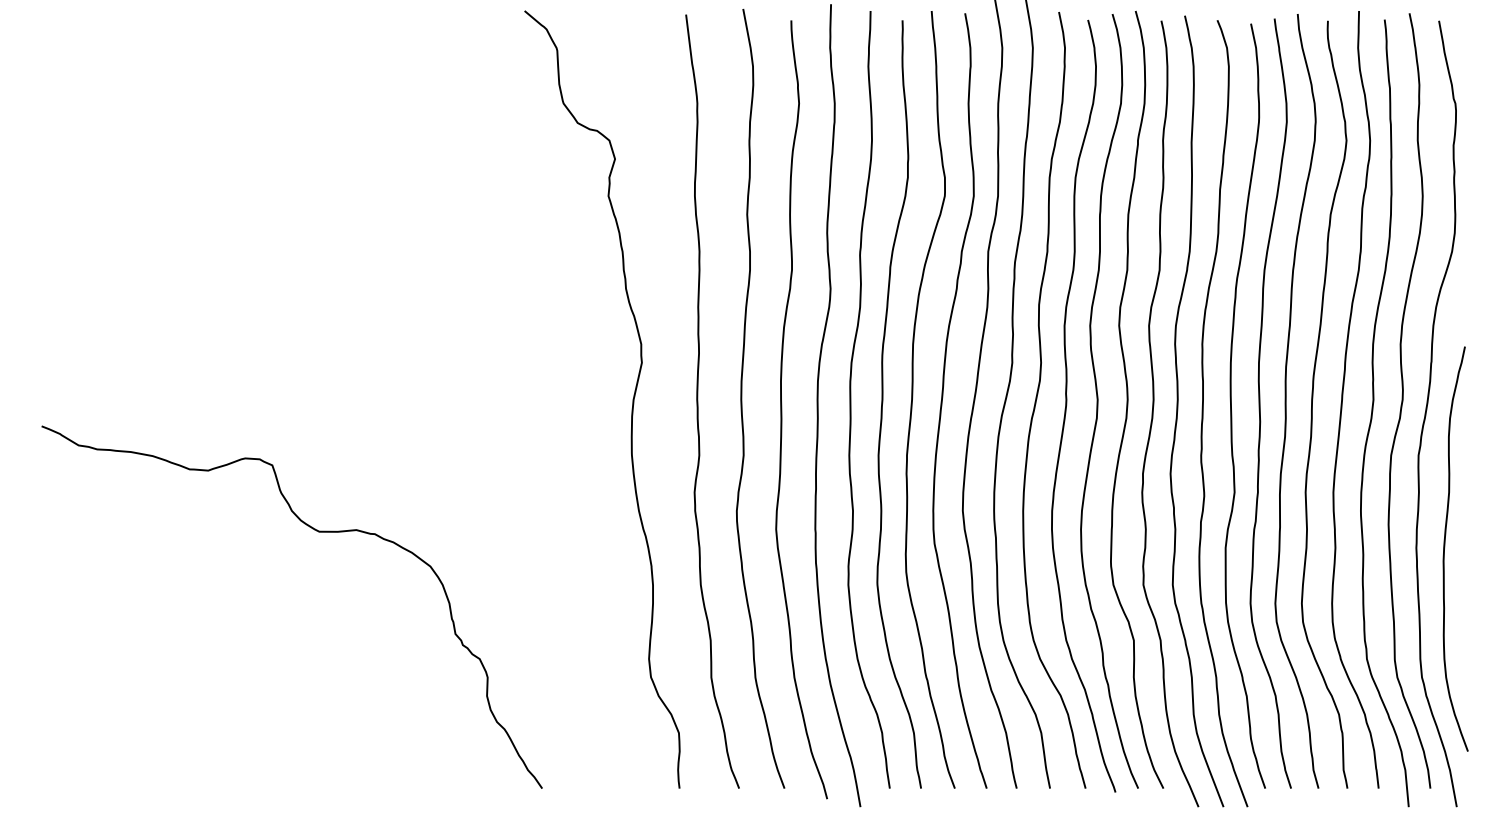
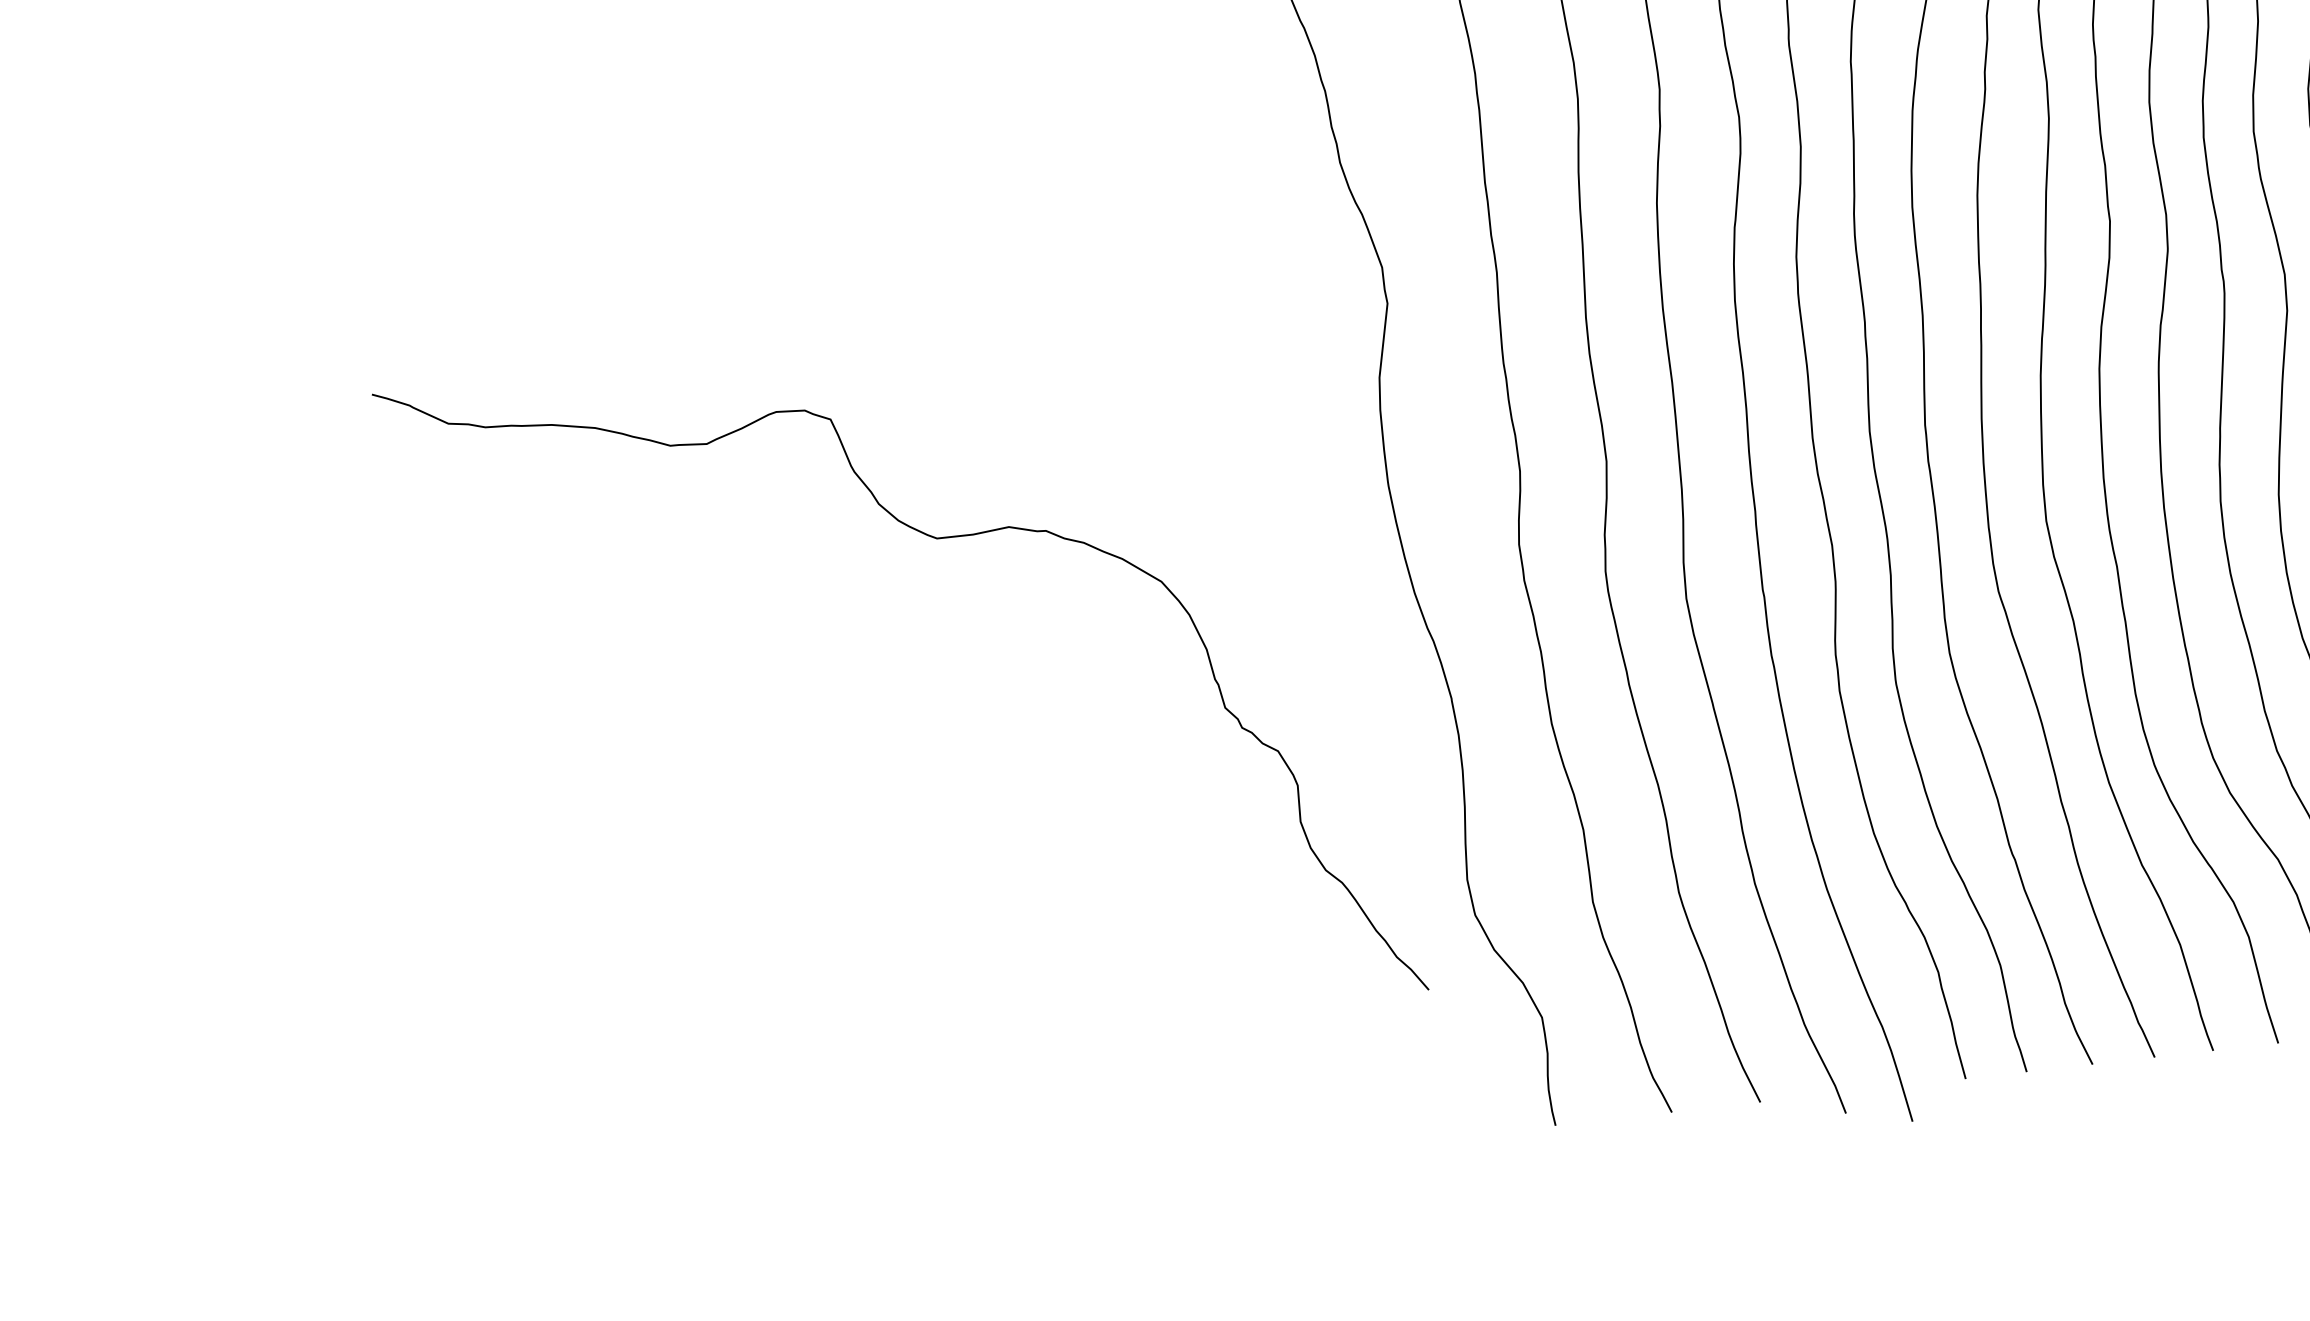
curve: (318, 532) -> (935, 540), moved

